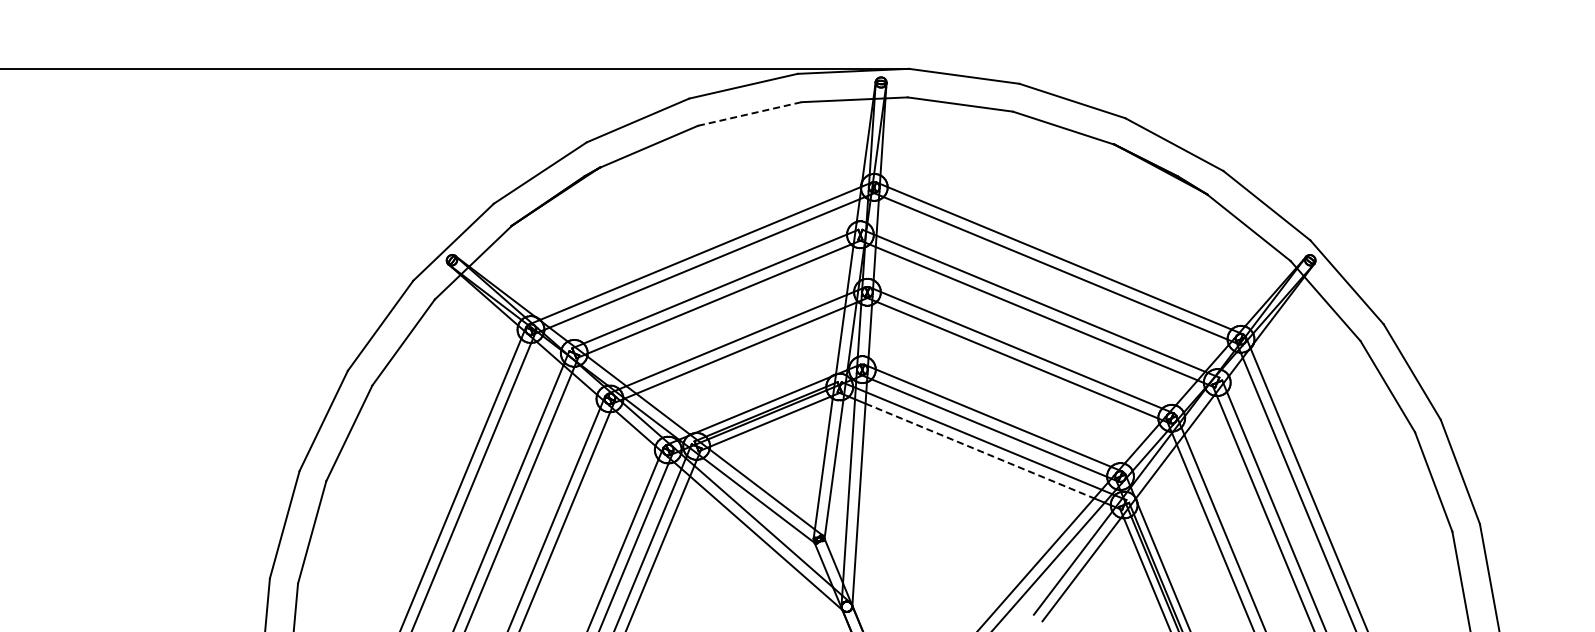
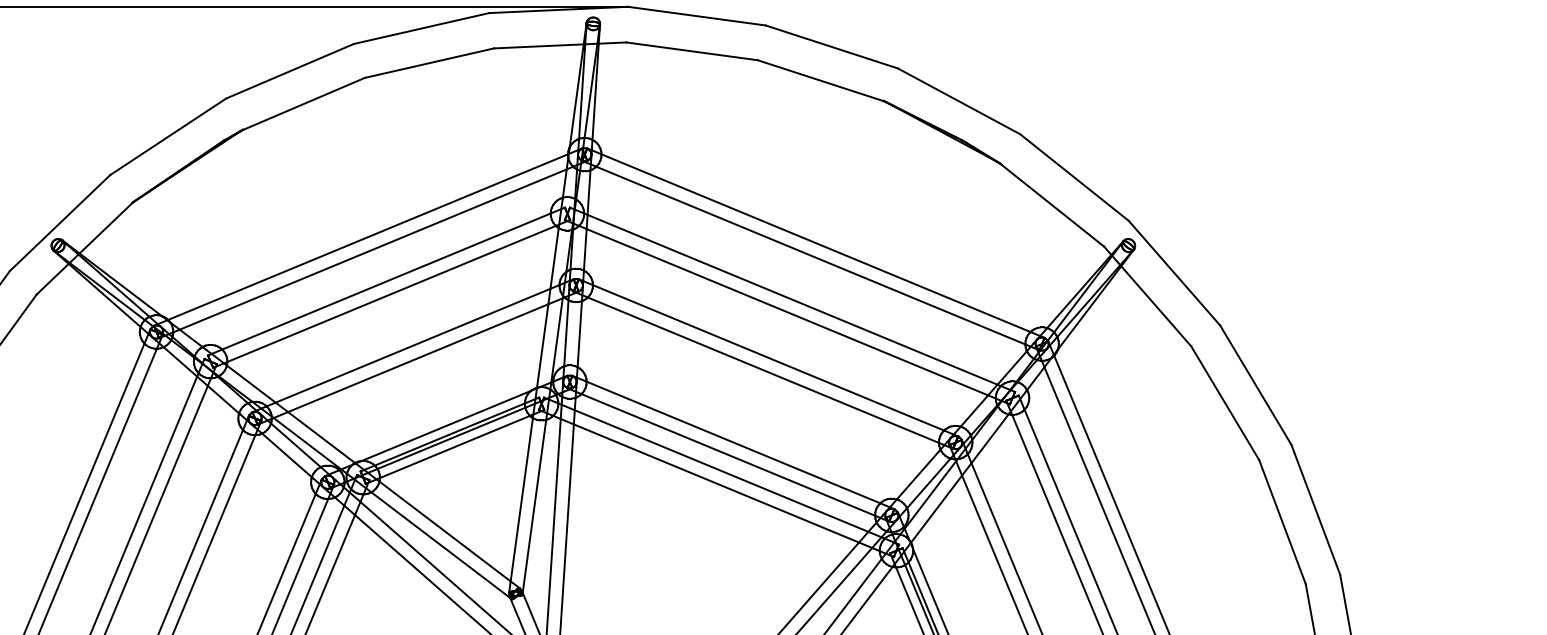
line: (750, 113) -> (430, 62), dashed -> solid
line: (979, 451) -> (715, 484), dashed -> solid

